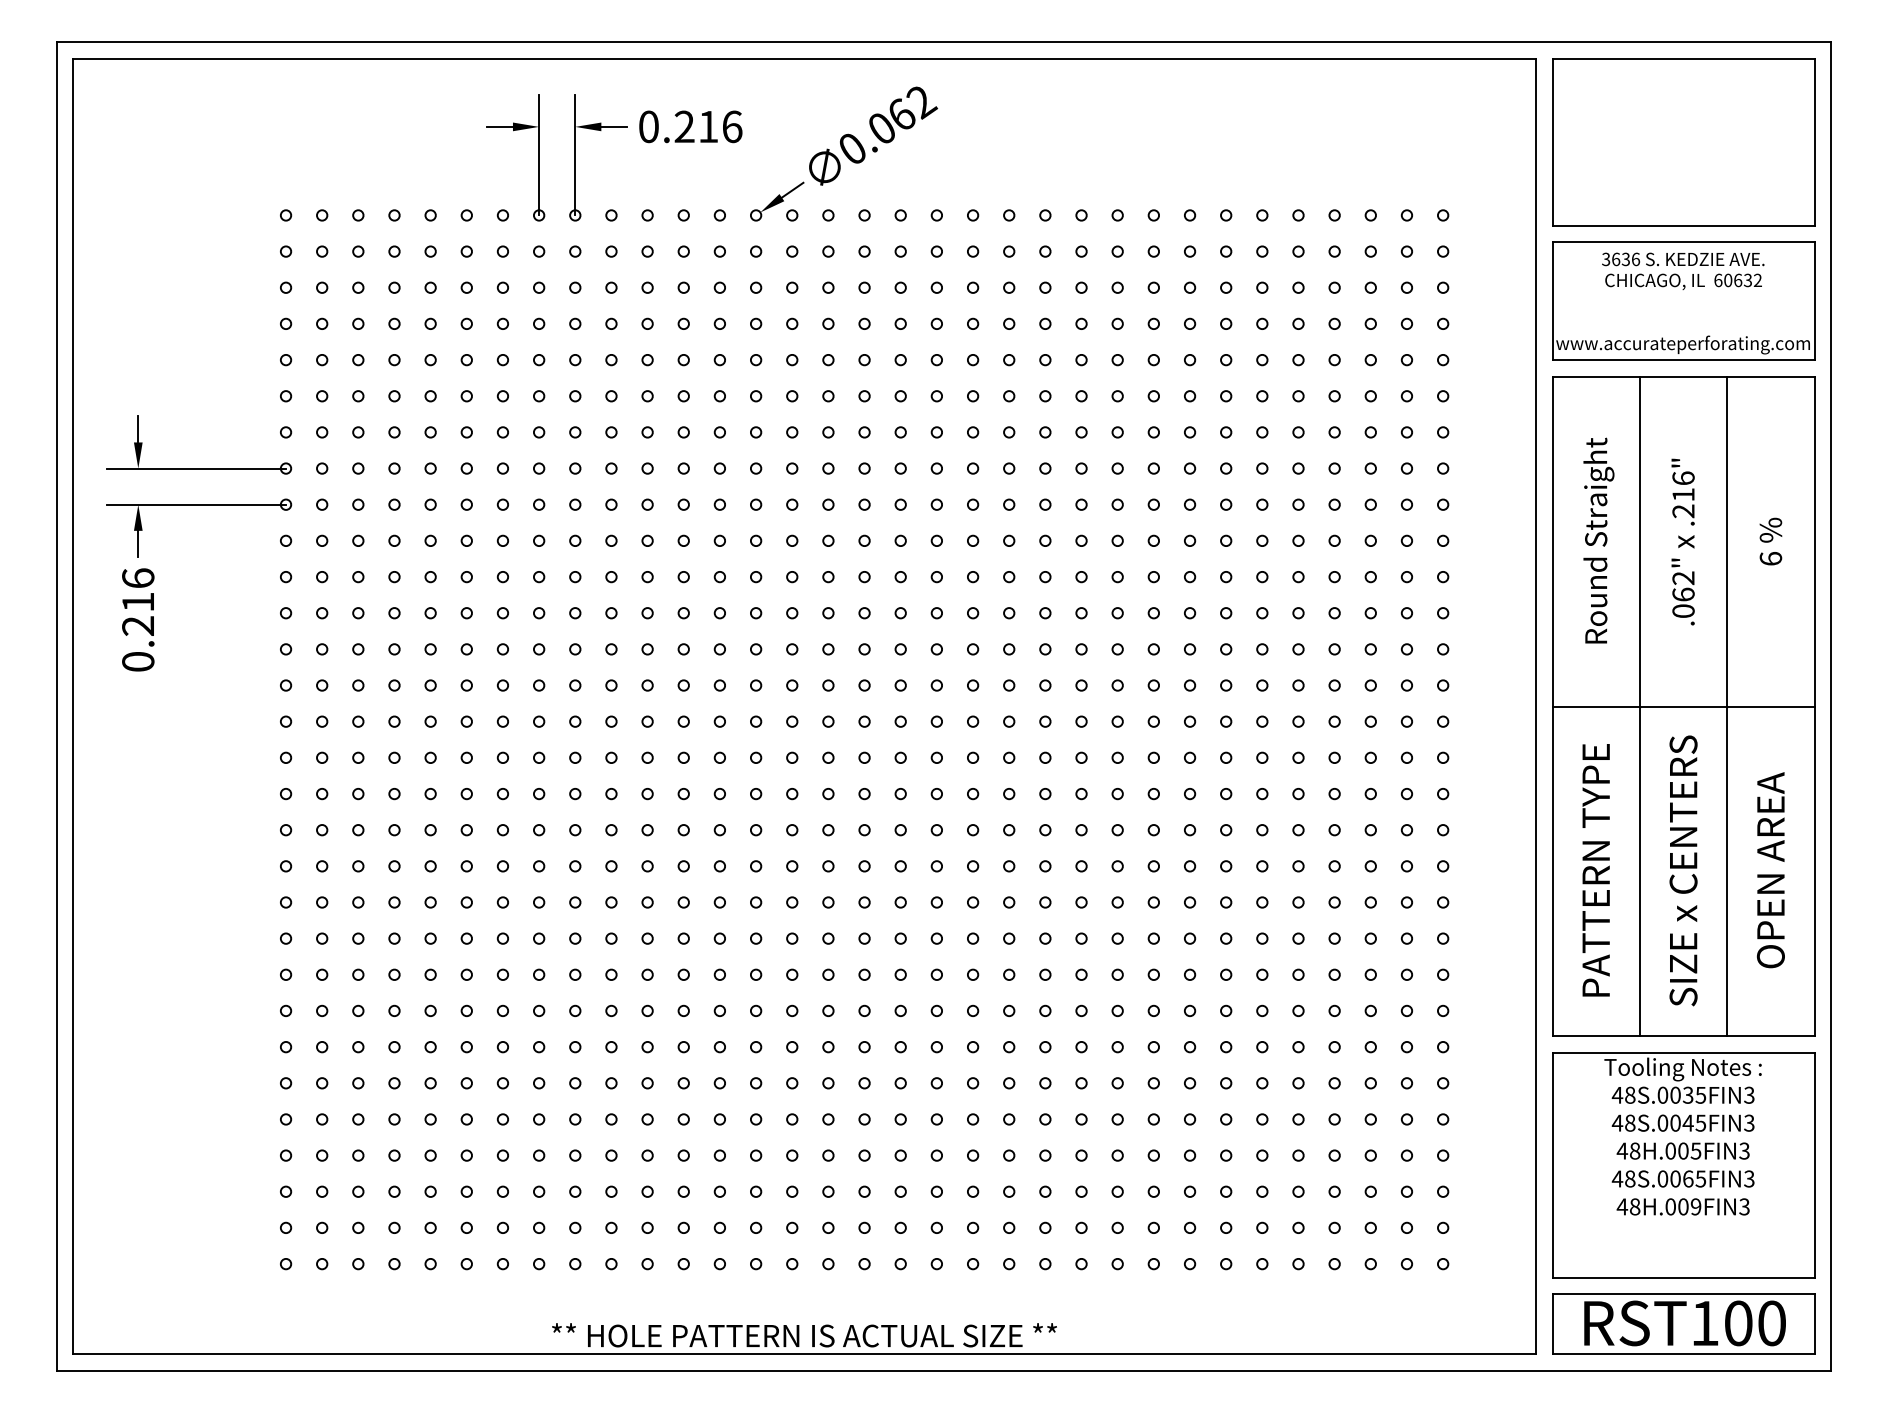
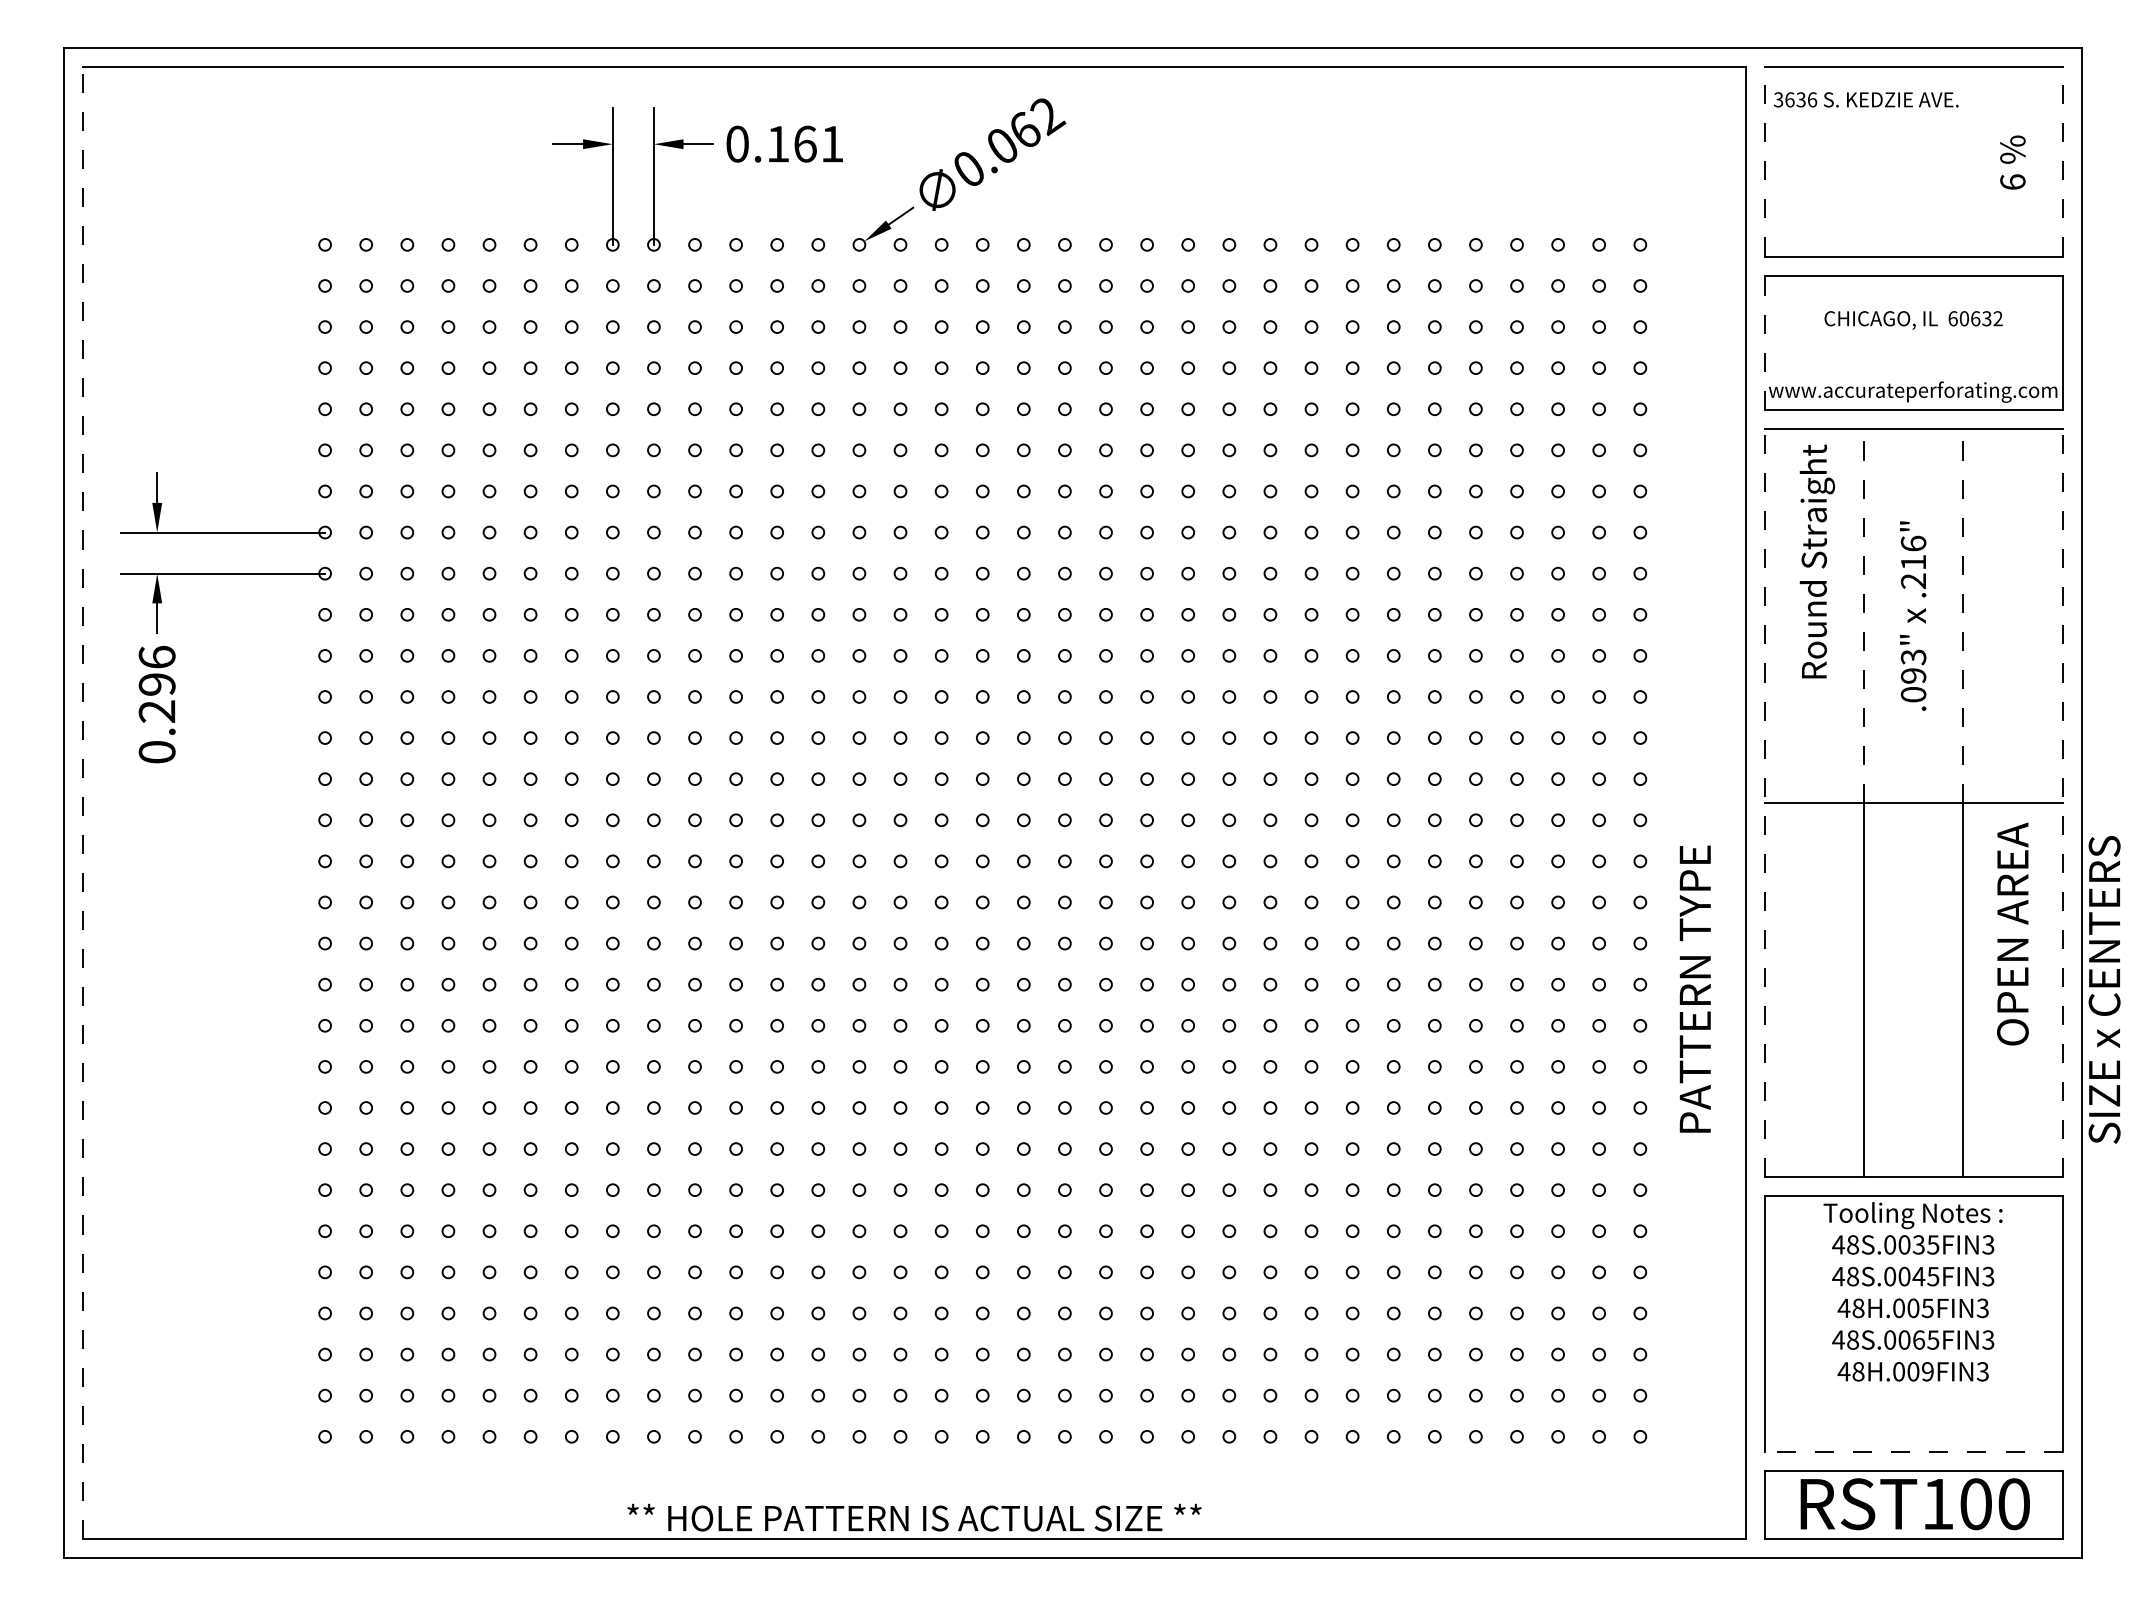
text: (708, 126) -> (805, 143), 0.216 -> 0.161
line: (1552, 142) -> (1764, 161), solid -> dashed
line: (1814, 142) -> (2062, 161), solid -> dashed
text: (1683, 259) -> (1866, 99), moved
line: (1552, 301) -> (1764, 342), solid -> dashed
text: (1598, 540) -> (1816, 561), moved
line: (1639, 541) -> (1863, 615), solid -> dashed
line: (1727, 541) -> (1963, 615), solid -> dashed
text: (1770, 541) -> (2012, 162), moved
text: (1683, 586) -> (1913, 666), .062" -> .093"
text: (137, 602) -> (156, 684), 0.216 -> 0.296
line: (73, 706) -> (83, 802), solid -> dashed
line: (1552, 706) -> (1764, 802), solid -> dashed
line: (1814, 706) -> (2062, 802), solid -> dashed
text: (1595, 869) -> (1694, 988), moved
text: (1770, 869) -> (2012, 933), moved
text: (1683, 870) -> (2104, 989), moved
line: (1683, 1277) -> (1913, 1452), solid -> dashed

